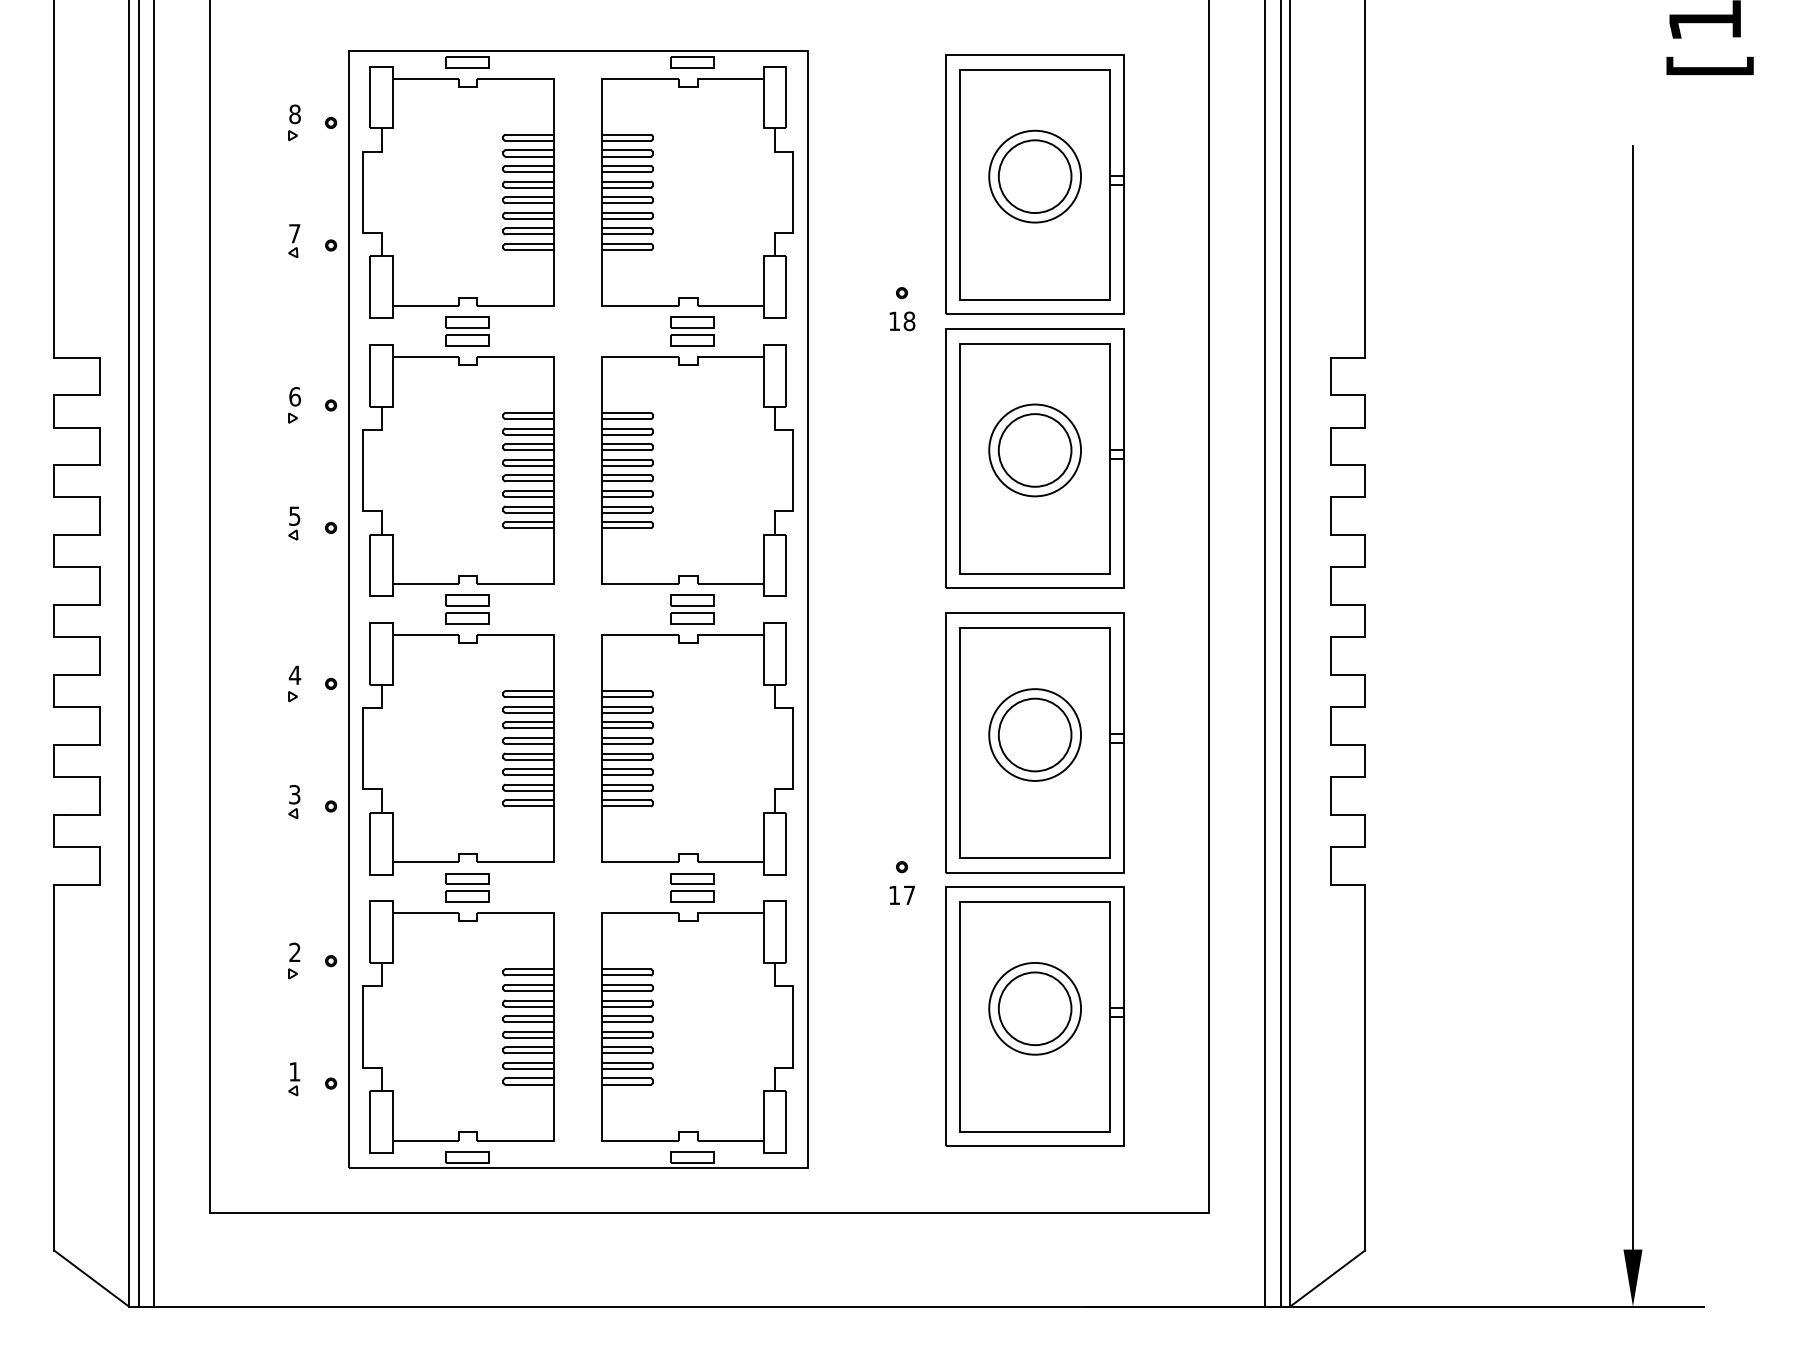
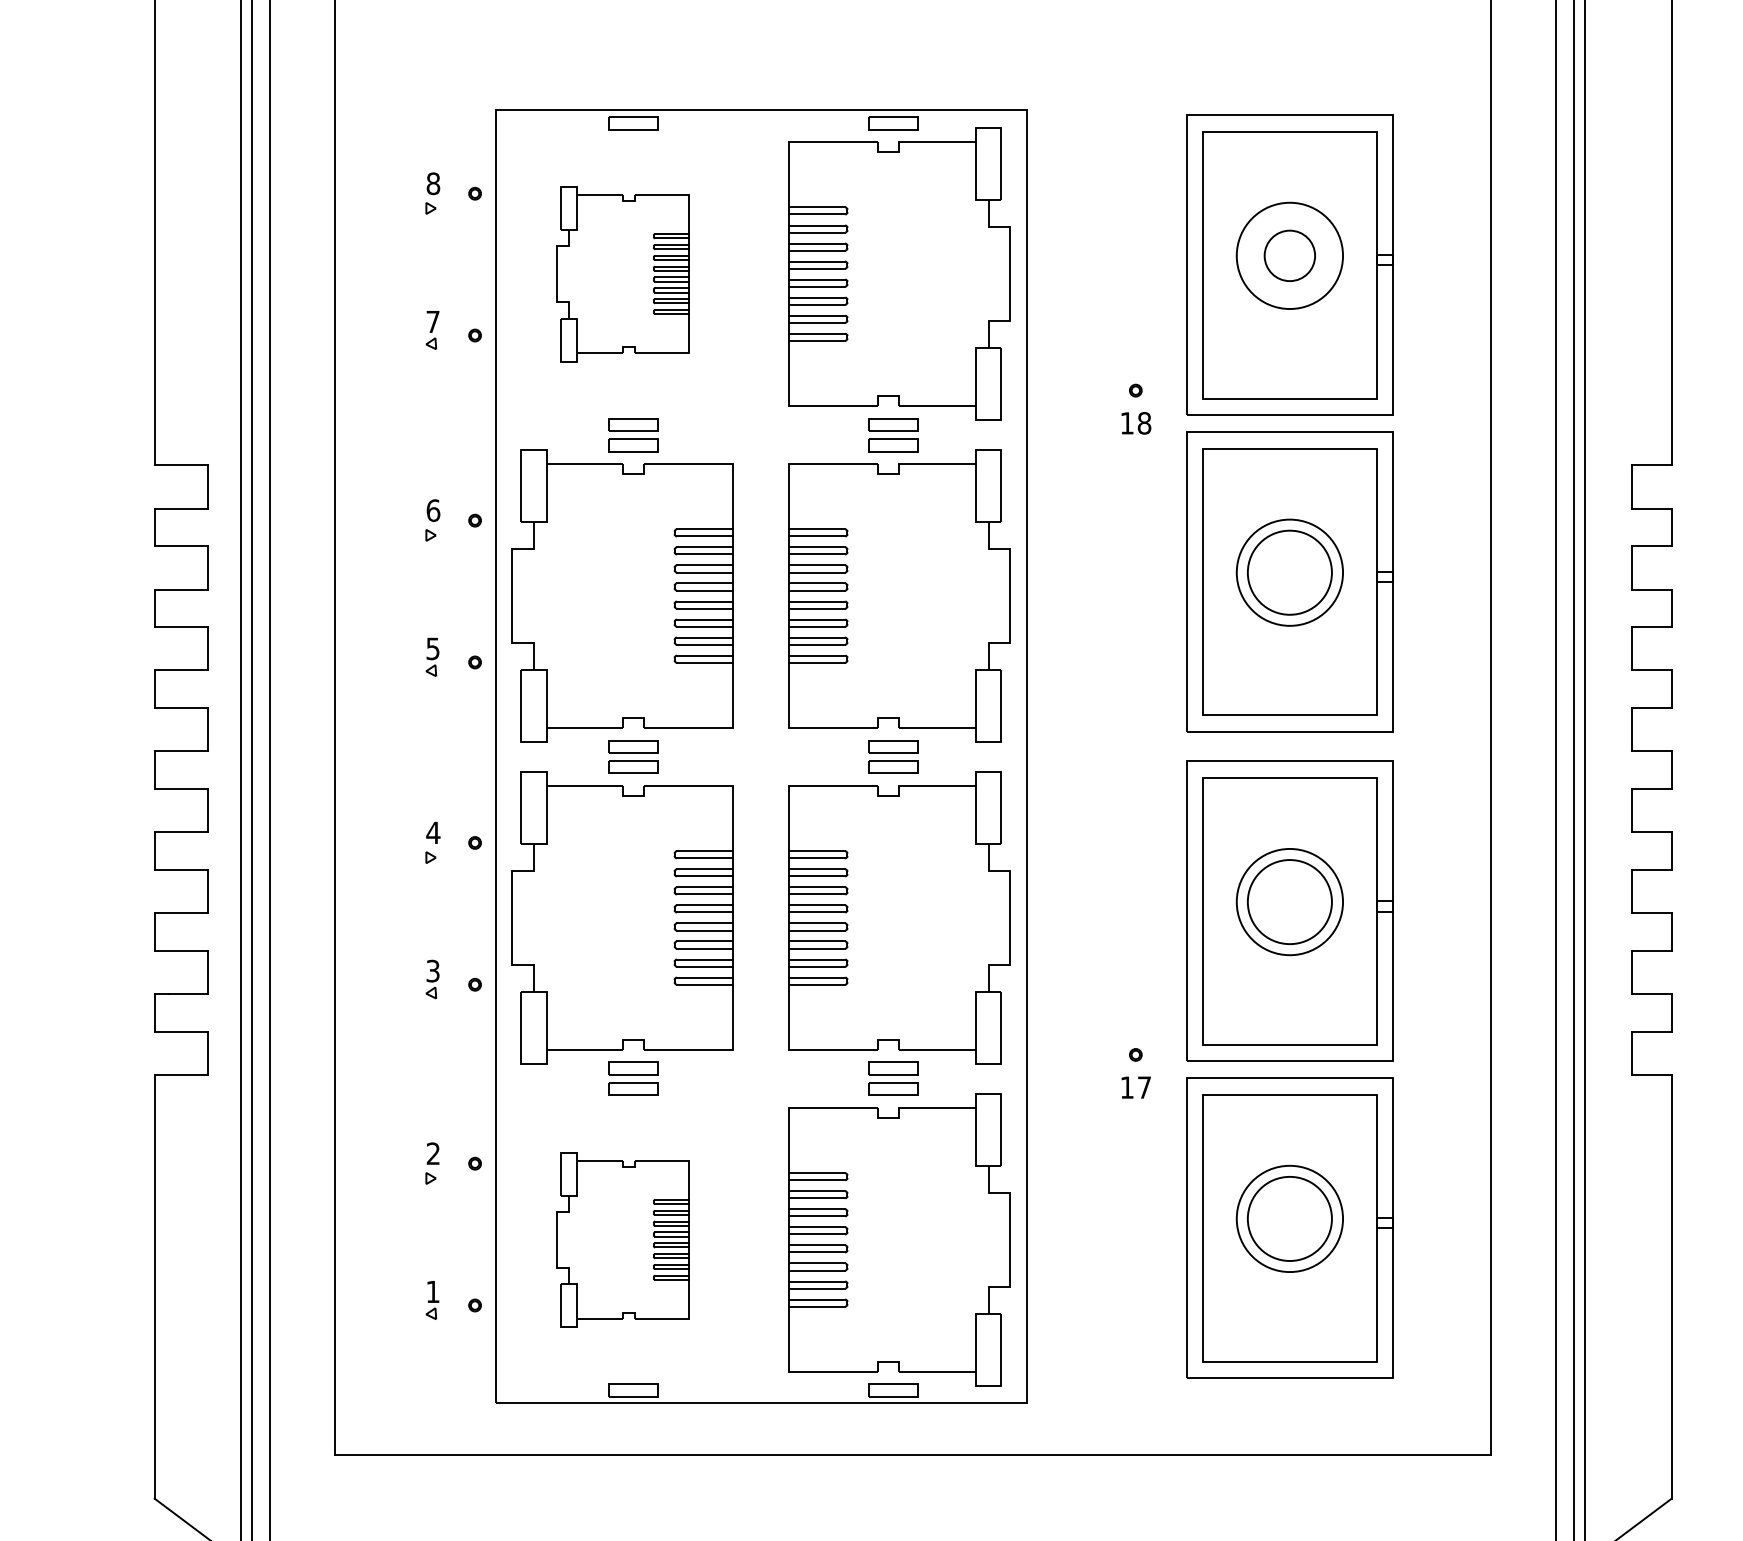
circle: (1034, 176) -> (1289, 255), size x0.6
part: (458, 192) -> (622, 274), size x0.6
part: (458, 1026) -> (622, 1239), size x0.6

